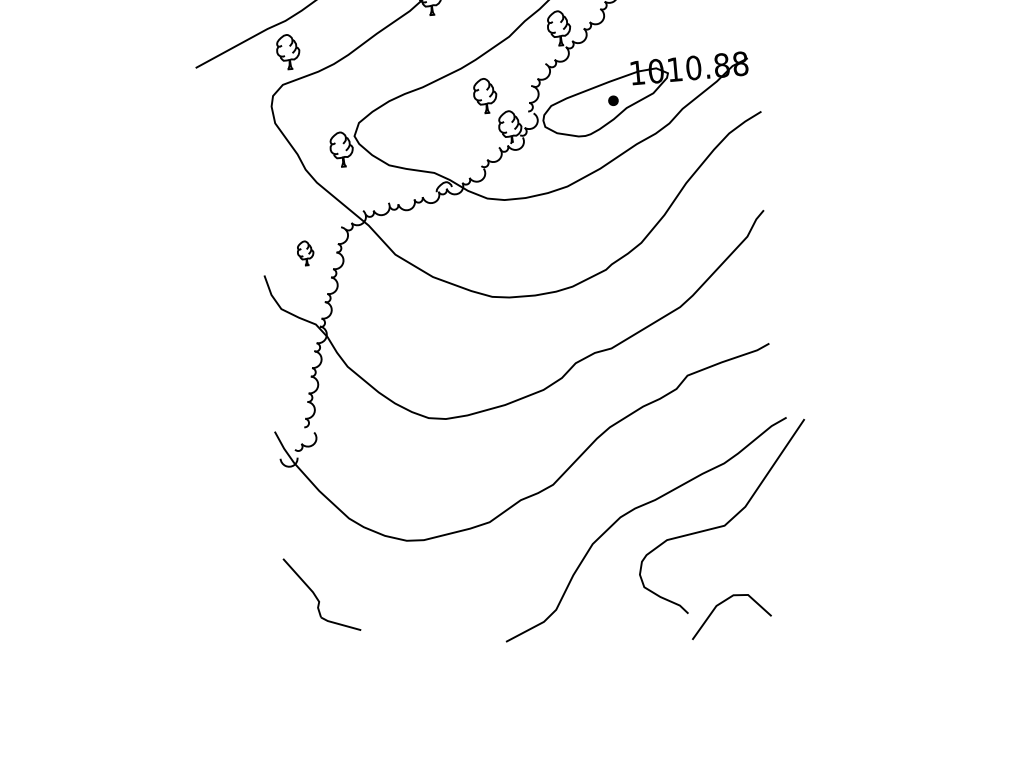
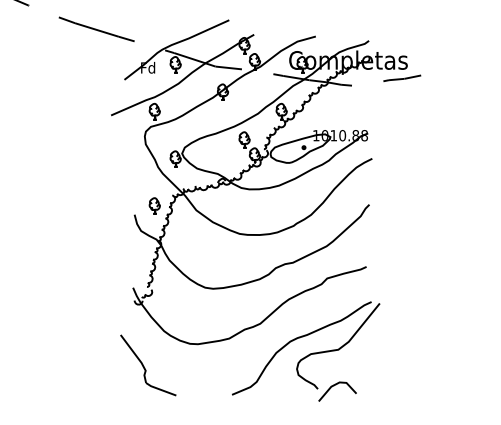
part: (305, 252) -> (154, 205), size x1.43
part: (322, 594) -> (148, 365), size x1.67

